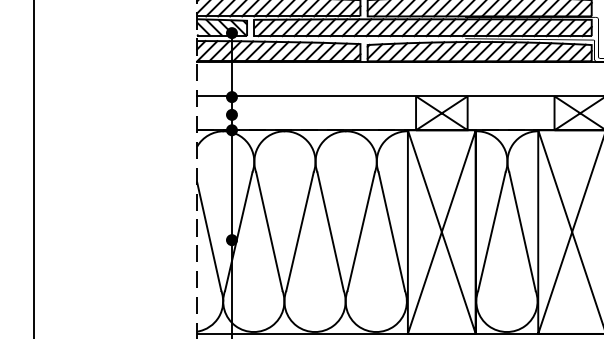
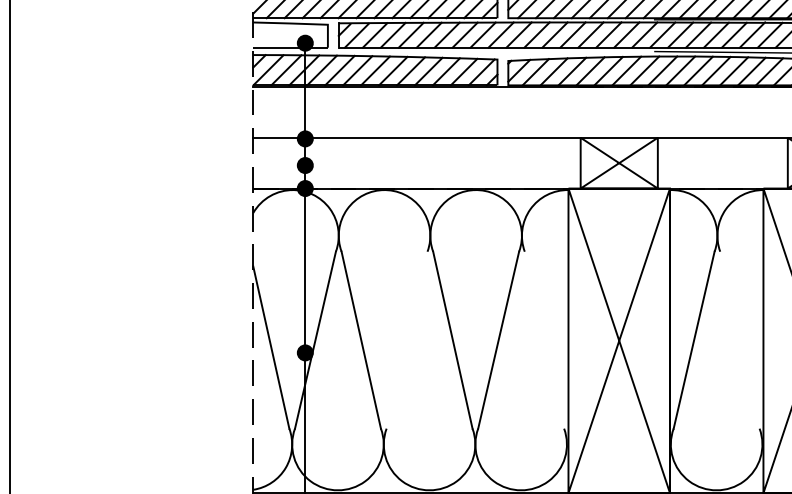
hatch: (222, 27) -> (291, 34), removed
line: (299, 231) -> (406, 339), removed
line: (391, 231) -> (543, 339), removed
line: (522, 231) -> (739, 339), removed

